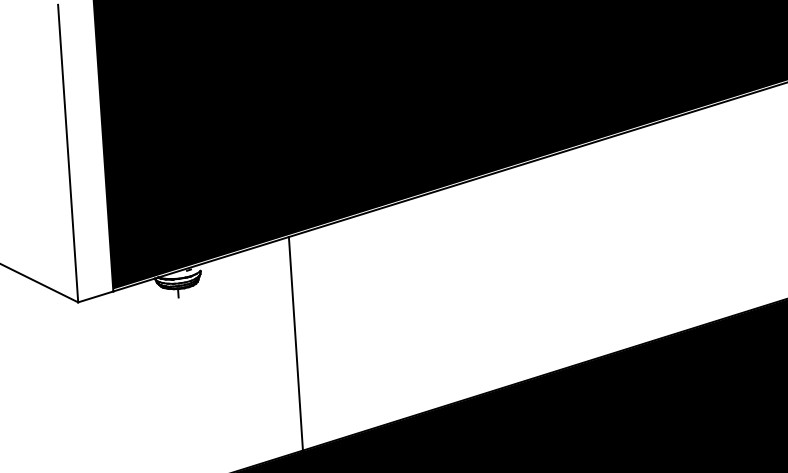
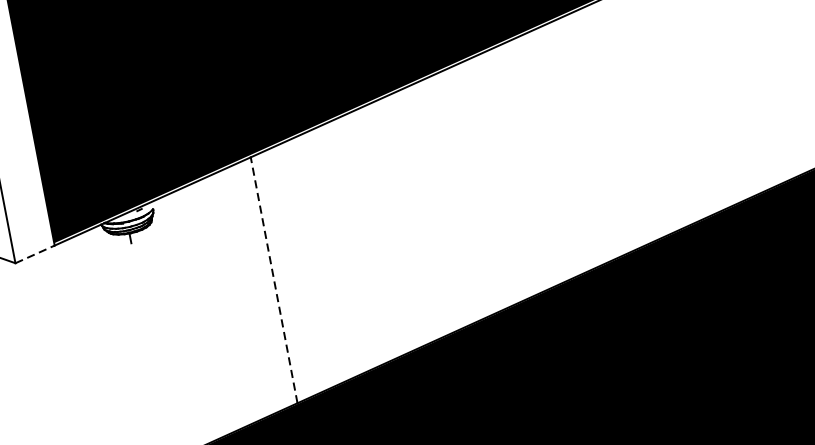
line: (96, 296) -> (35, 253), solid -> dashed
line: (295, 343) -> (273, 280), solid -> dashed

